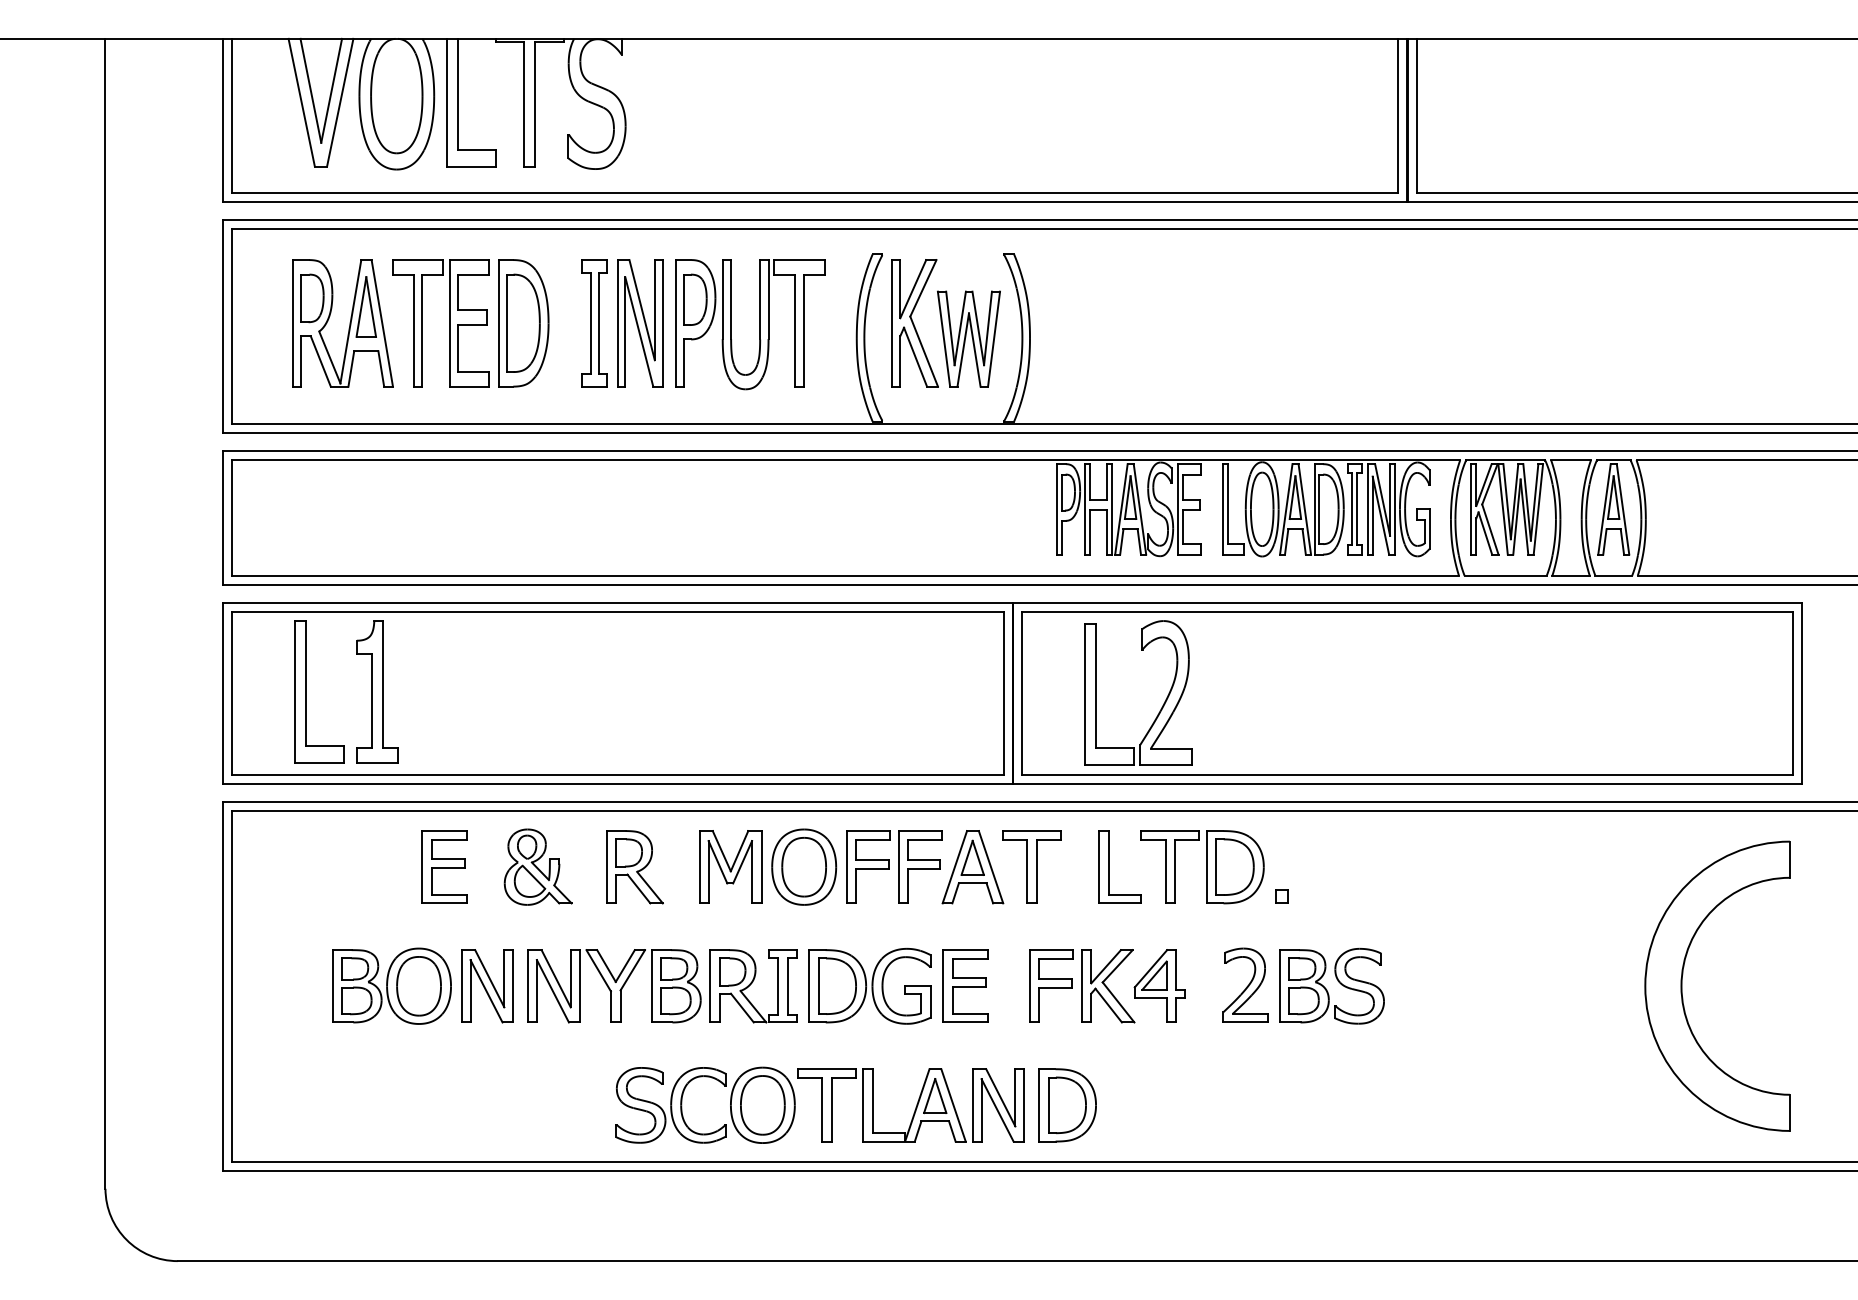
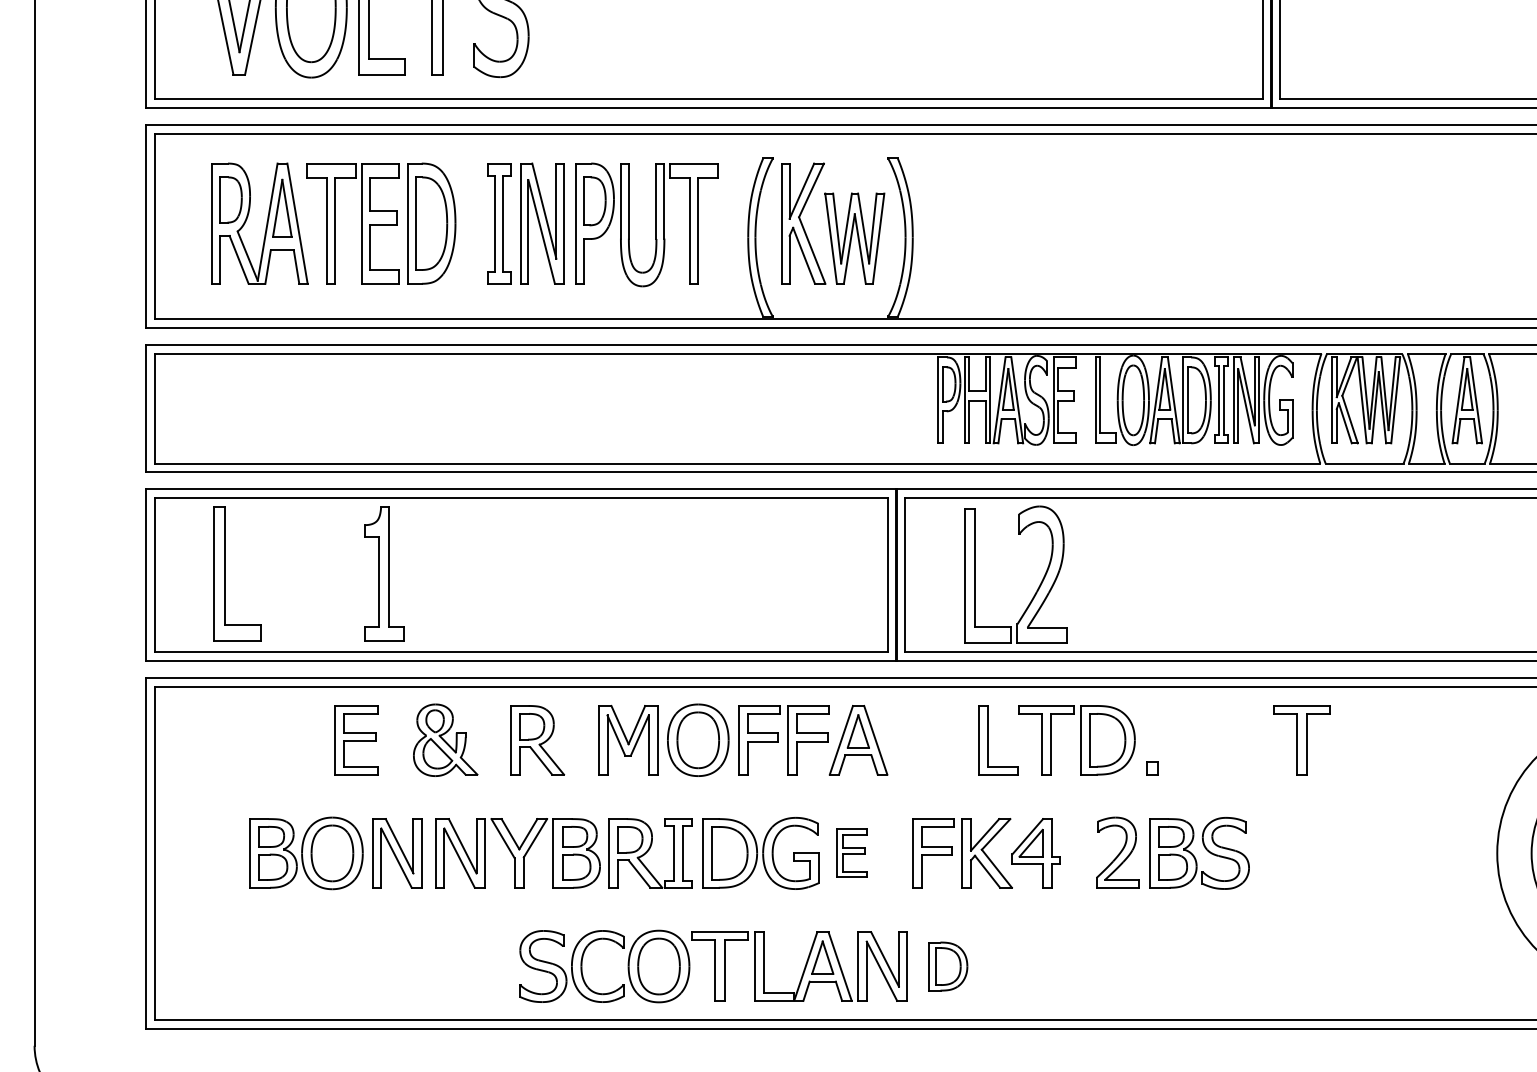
part: (377, 691) -> (384, 573), moved
part: (1031, 866) -> (1301, 739), moved
part: (965, 985) -> (851, 852), size x0.7
part: (1067, 1105) -> (948, 966), size x0.7

